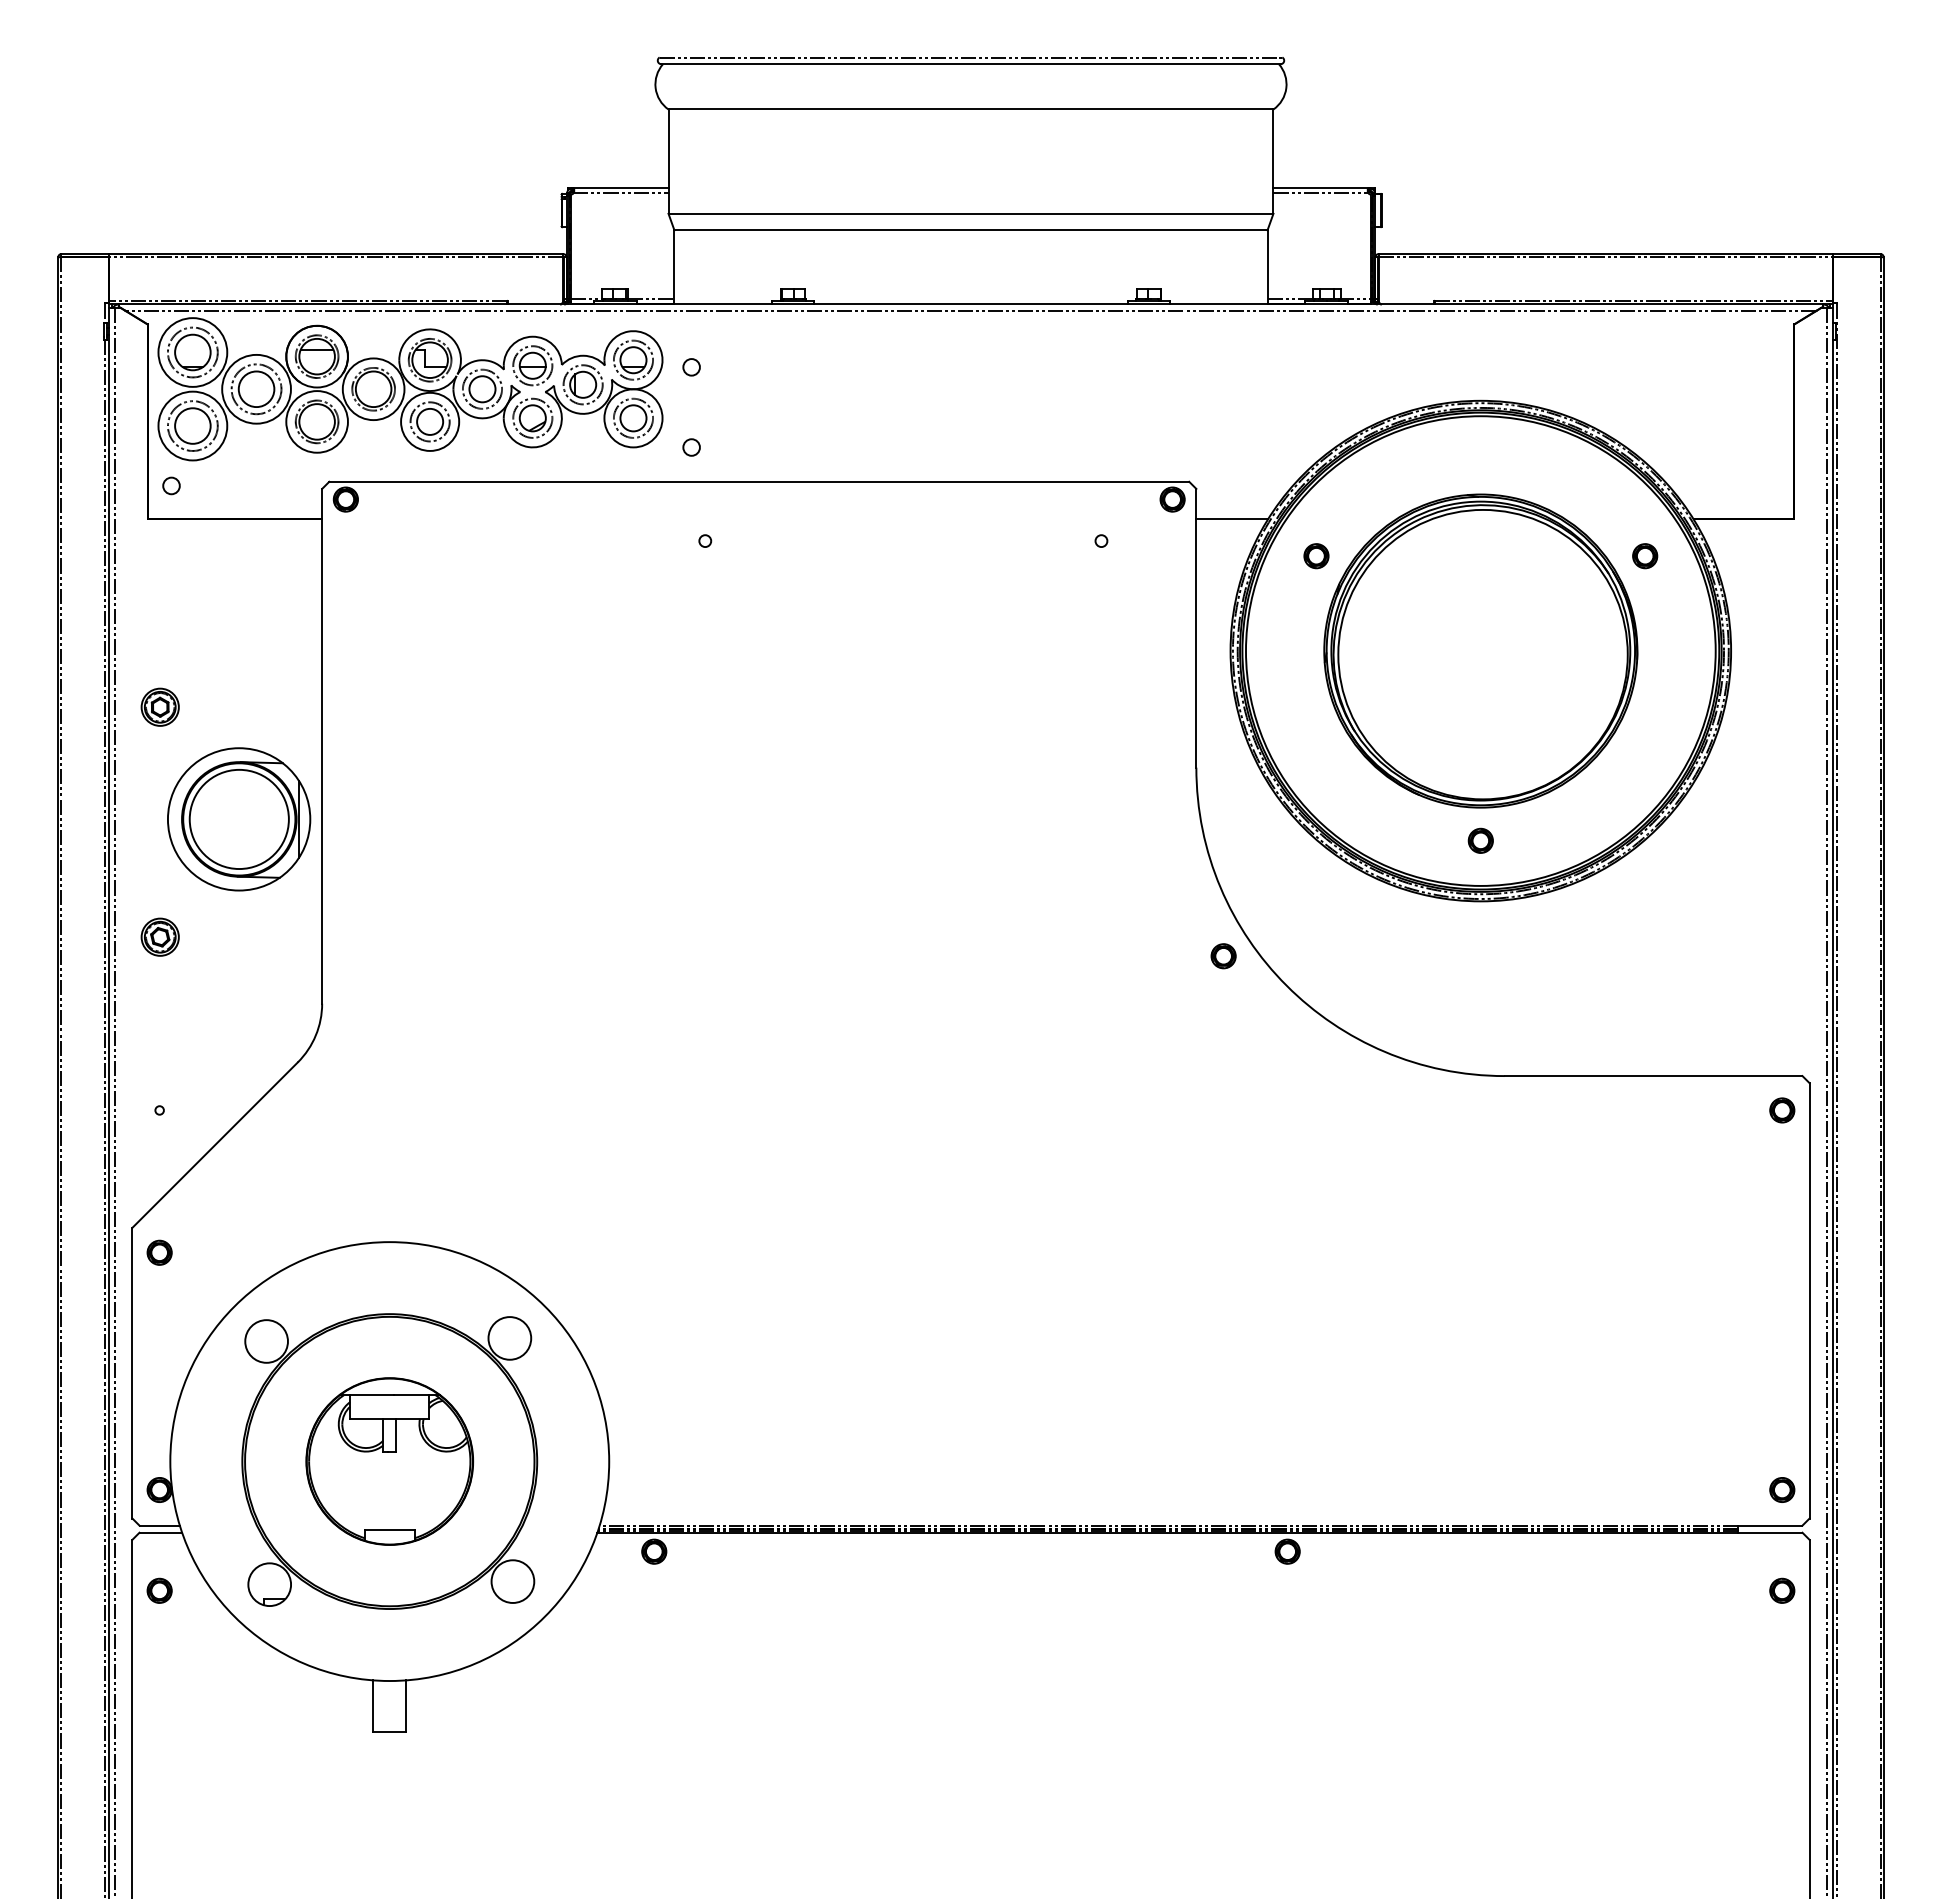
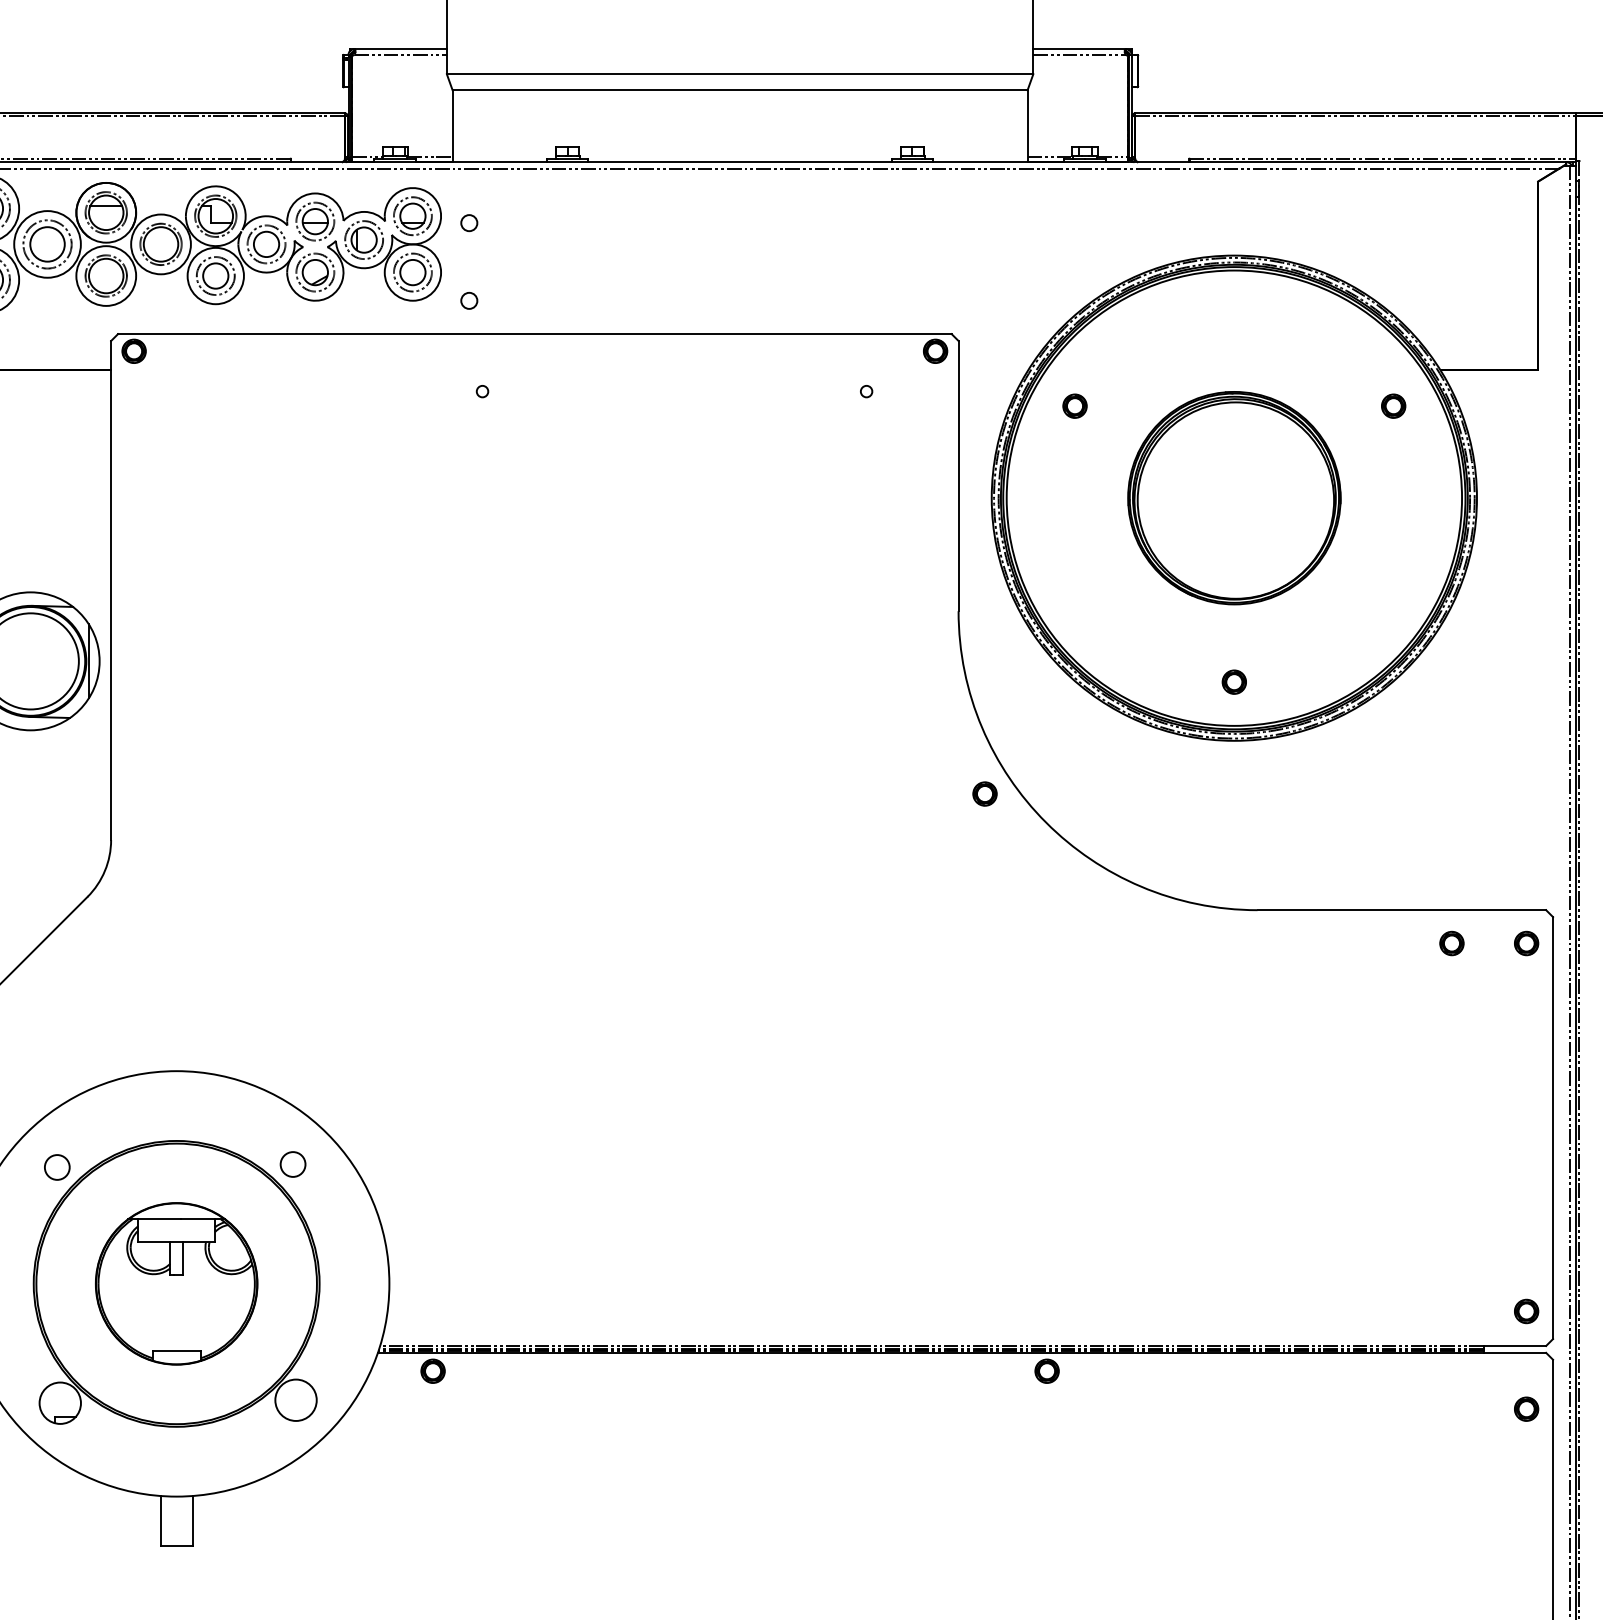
line: (1232, 519) -> (993, 370), removed
part: (1480, 650) -> (1234, 497), size x0.7
part: (1705, 1110) -> (1452, 943), added
circle: (509, 1338) -> (292, 1164), size x0.6
circle: (266, 1341) -> (57, 1167), size x0.6

